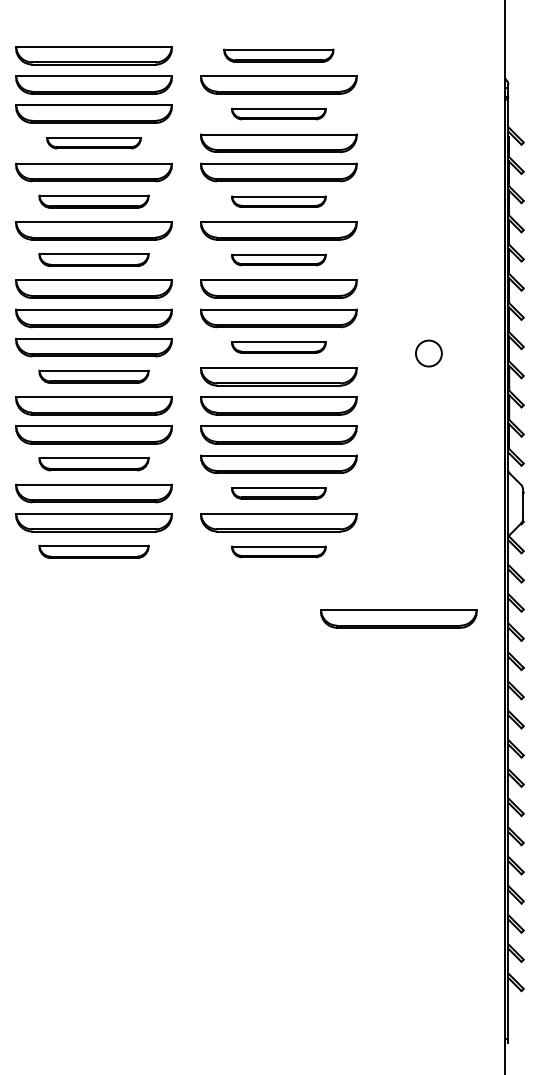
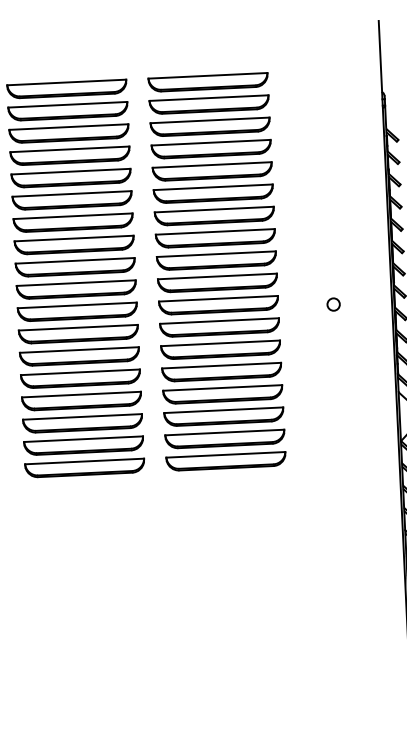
part: (278, 55) -> (207, 82), size x1.43
part: (278, 113) -> (210, 126), size x1.67
part: (93, 142) -> (69, 155), size x1.67
part: (93, 201) -> (71, 200), size x1.43
part: (278, 201) -> (213, 193), size x1.67
part: (93, 259) -> (74, 244), size x1.43
part: (278, 259) -> (215, 238), size x1.67
part: (278, 347) -> (218, 305), size x1.67
circle: (428, 353) -> (333, 304), size x0.62
part: (93, 376) -> (78, 334), size x1.43
part: (93, 463) -> (81, 400), size x1.43
part: (278, 493) -> (223, 416), size x1.67
part: (93, 551) -> (84, 467), size x1.43
part: (278, 551) -> (225, 461), size x1.67
part: (398, 618) -> (319, 508), removed

